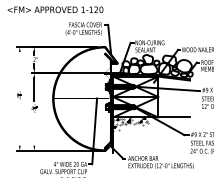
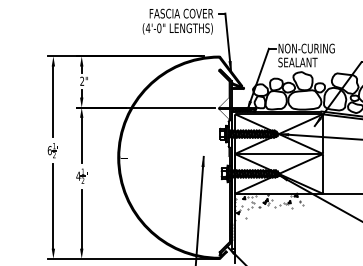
line: (19, 70) -> (52, 102), added
line: (19, 123) -> (52, 205), added
line: (34, 130) -> (82, 219), added

